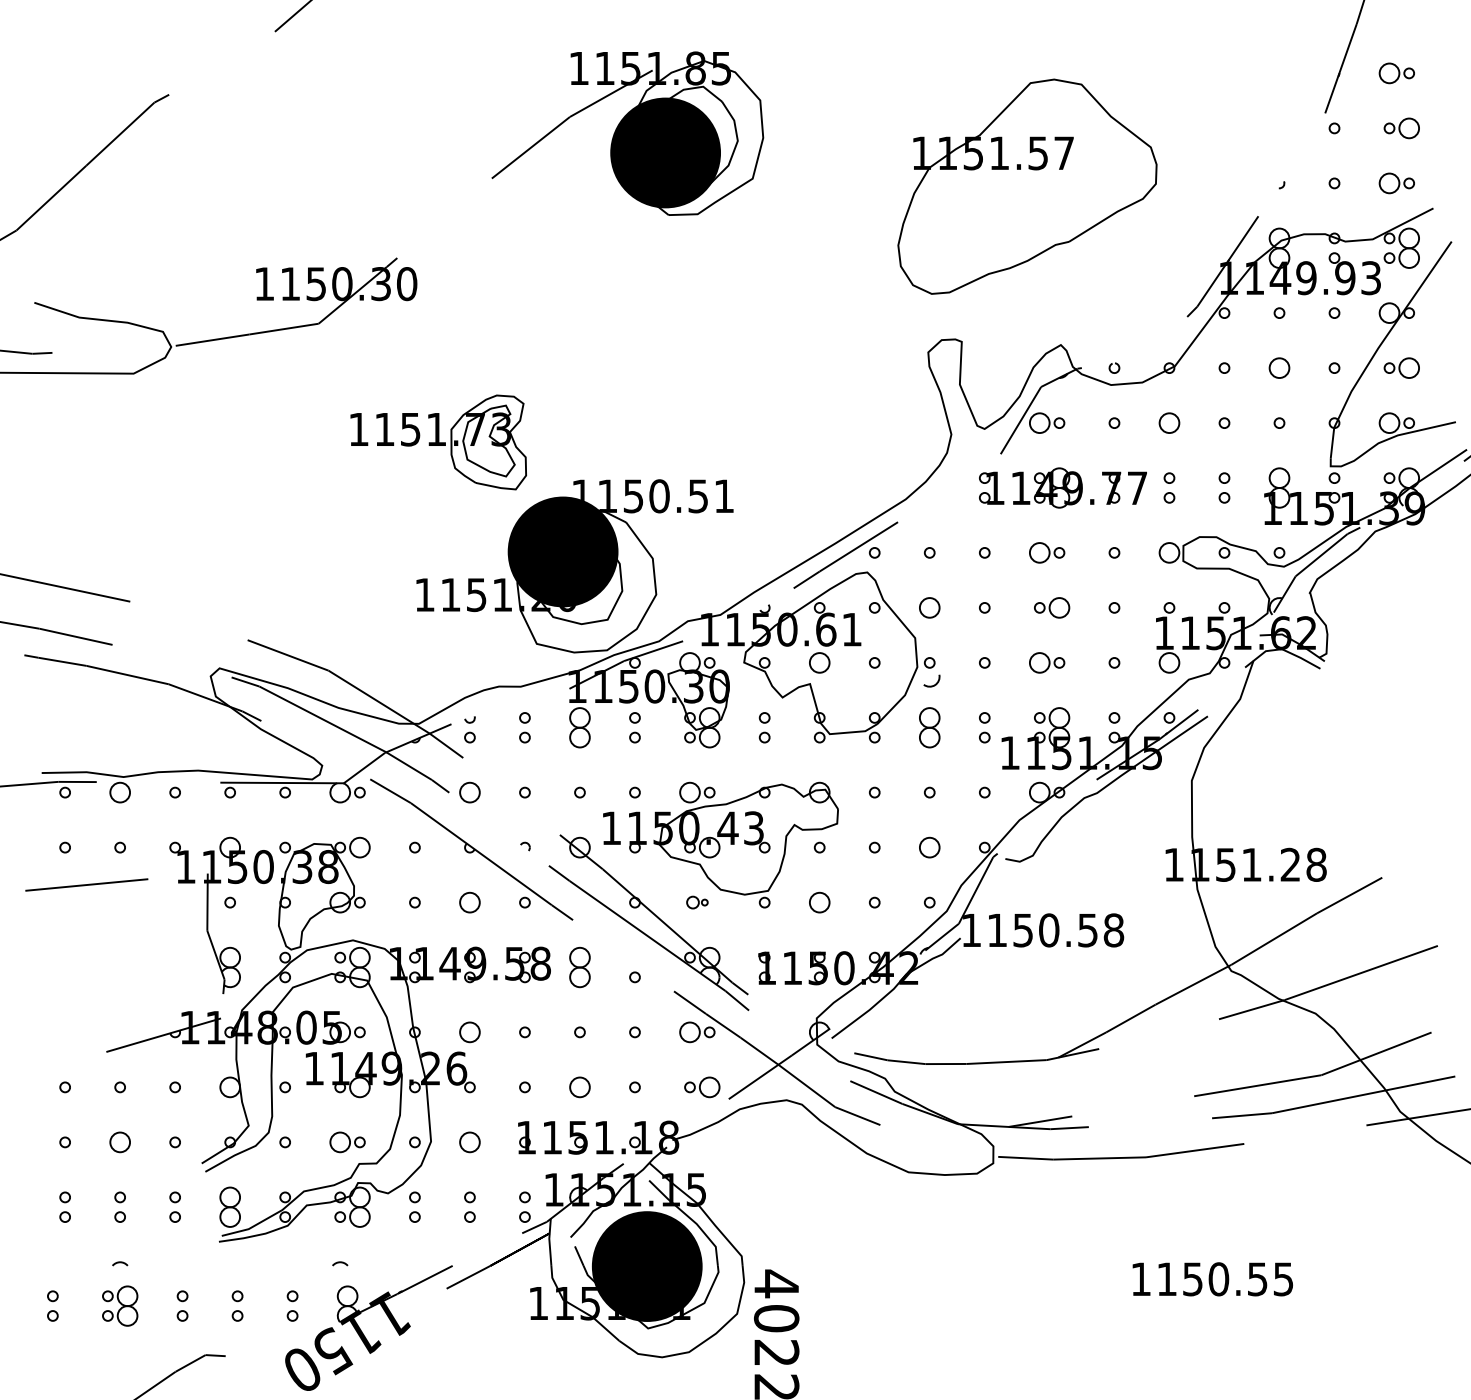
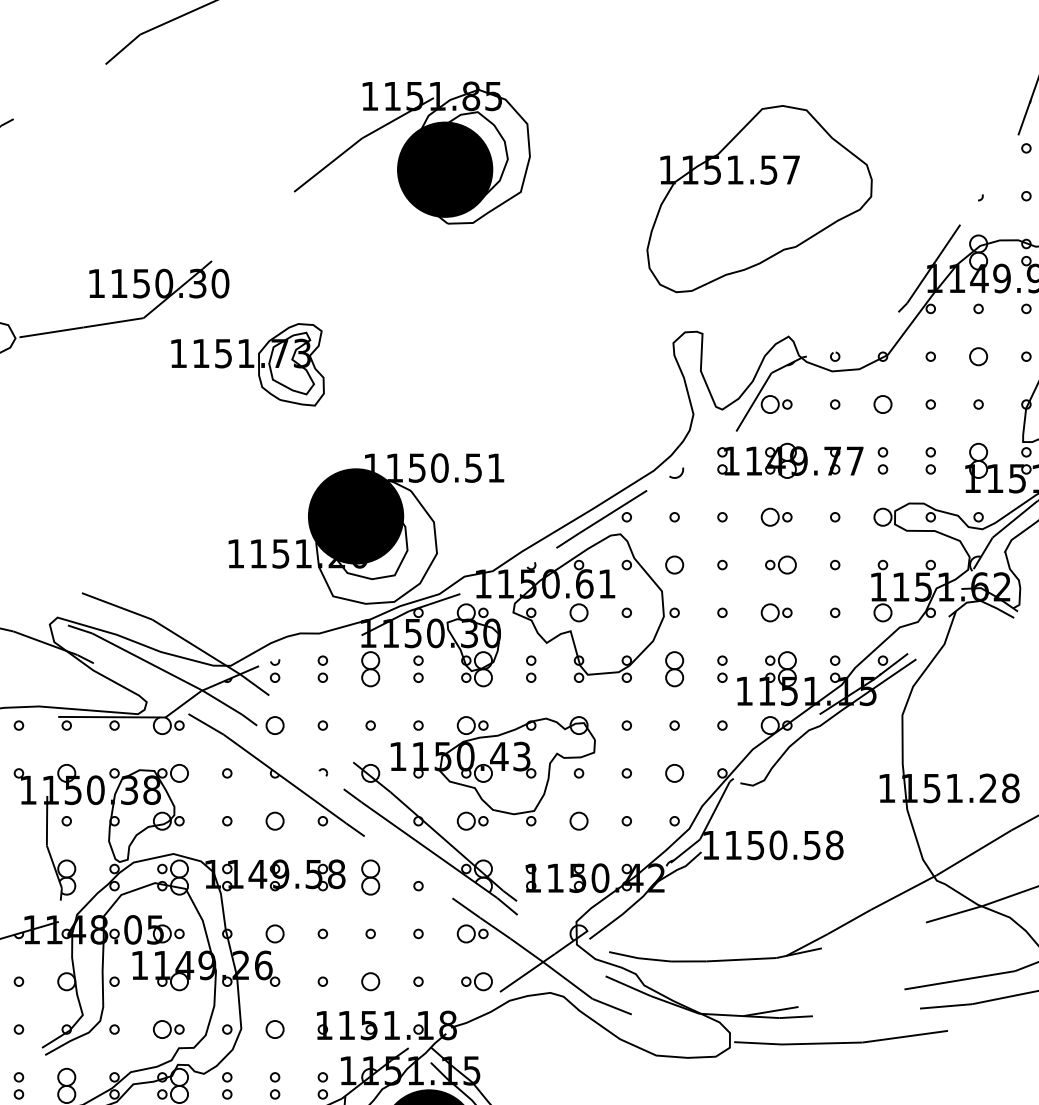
part: (438, 442) -> (247, 364), moved
curve: (935, 683) -> (679, 475), moved
part: (697, 902) -> (472, 821), size x1.67

